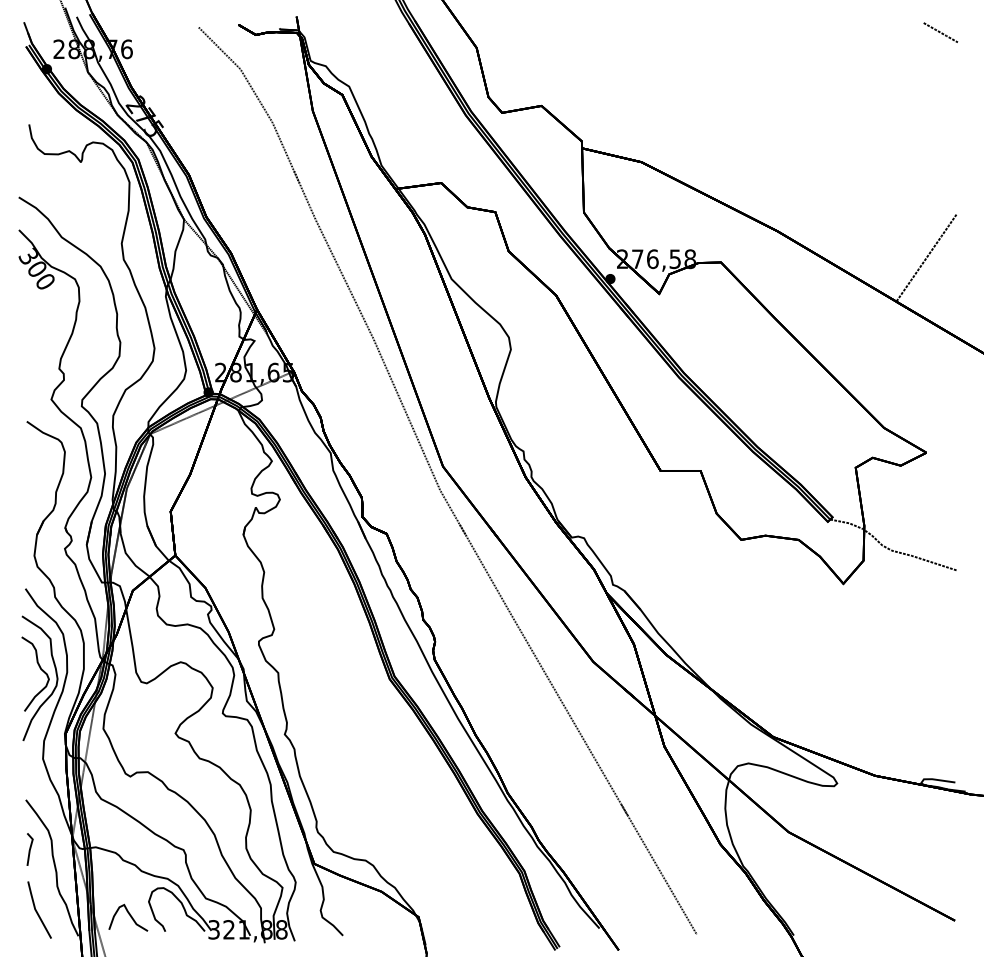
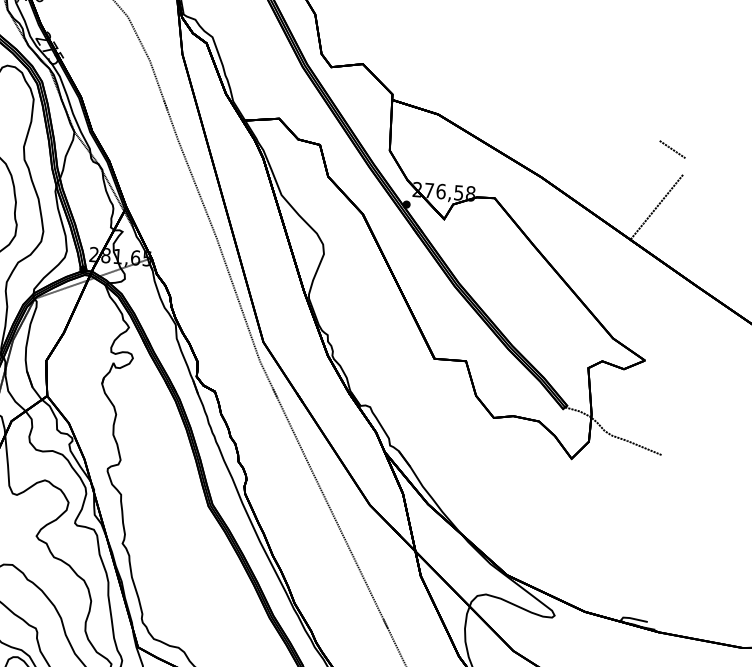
line: (940, 32) -> (672, 149), moved

